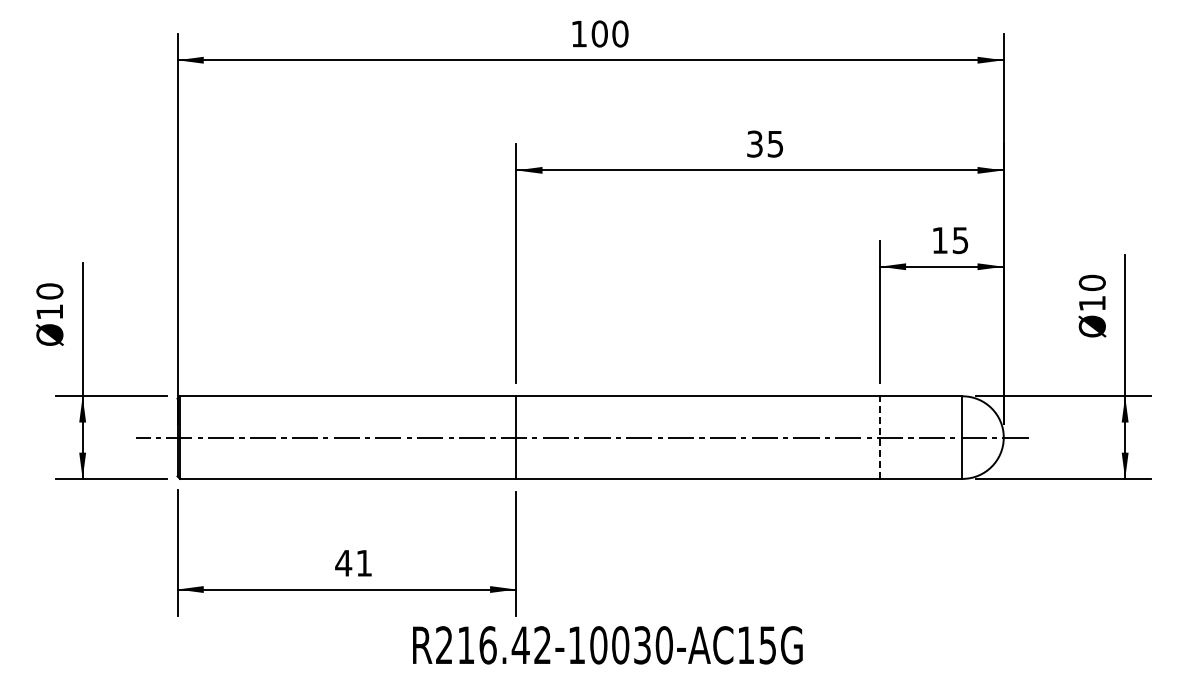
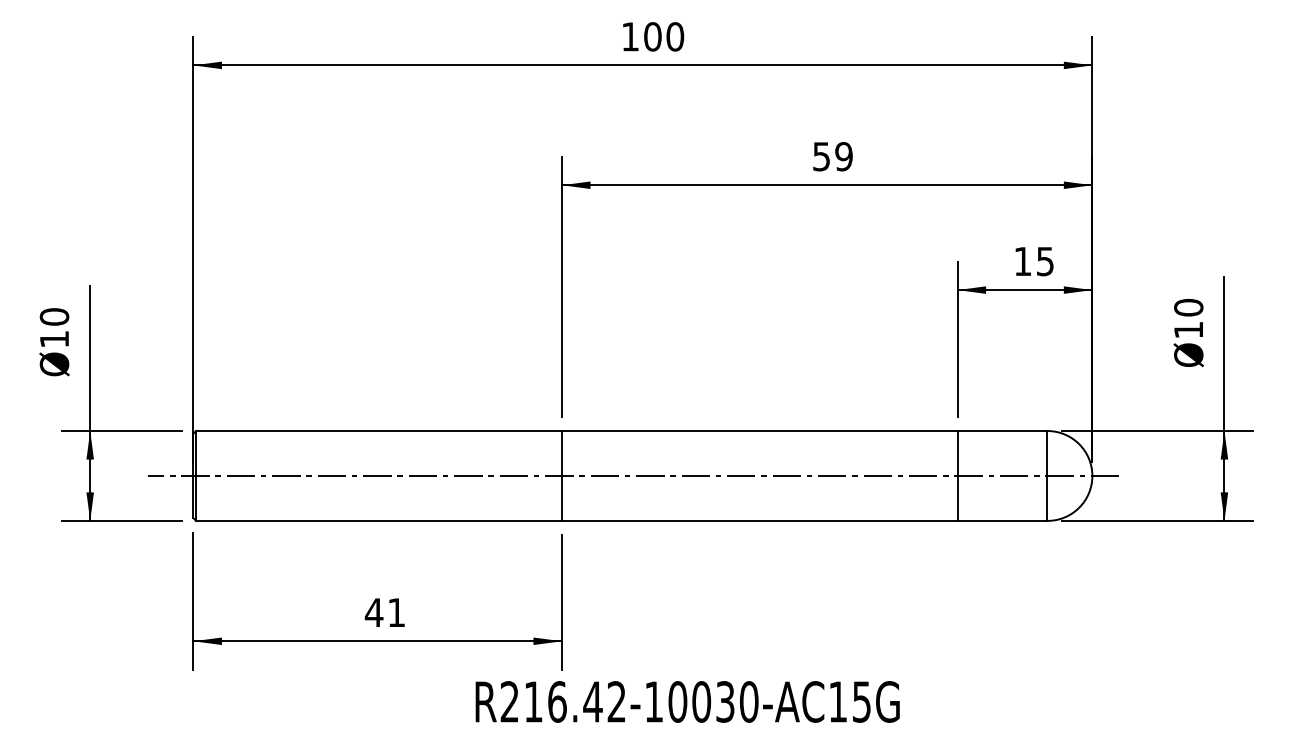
text: (765, 143) -> (833, 155), 35 -> 59
line: (879, 437) -> (957, 475), dashed -> solid
text: (607, 645) -> (687, 702), moved

